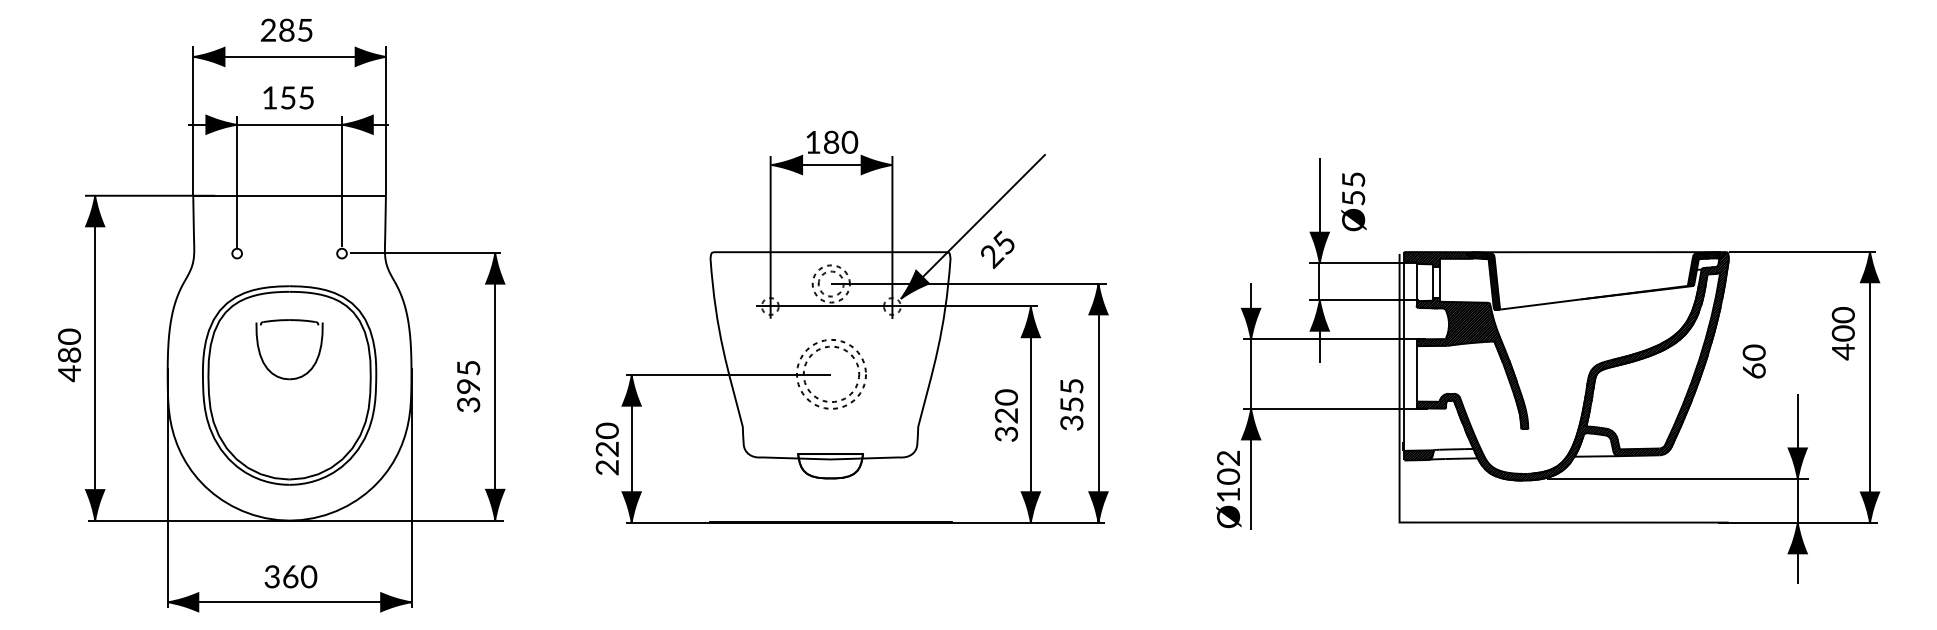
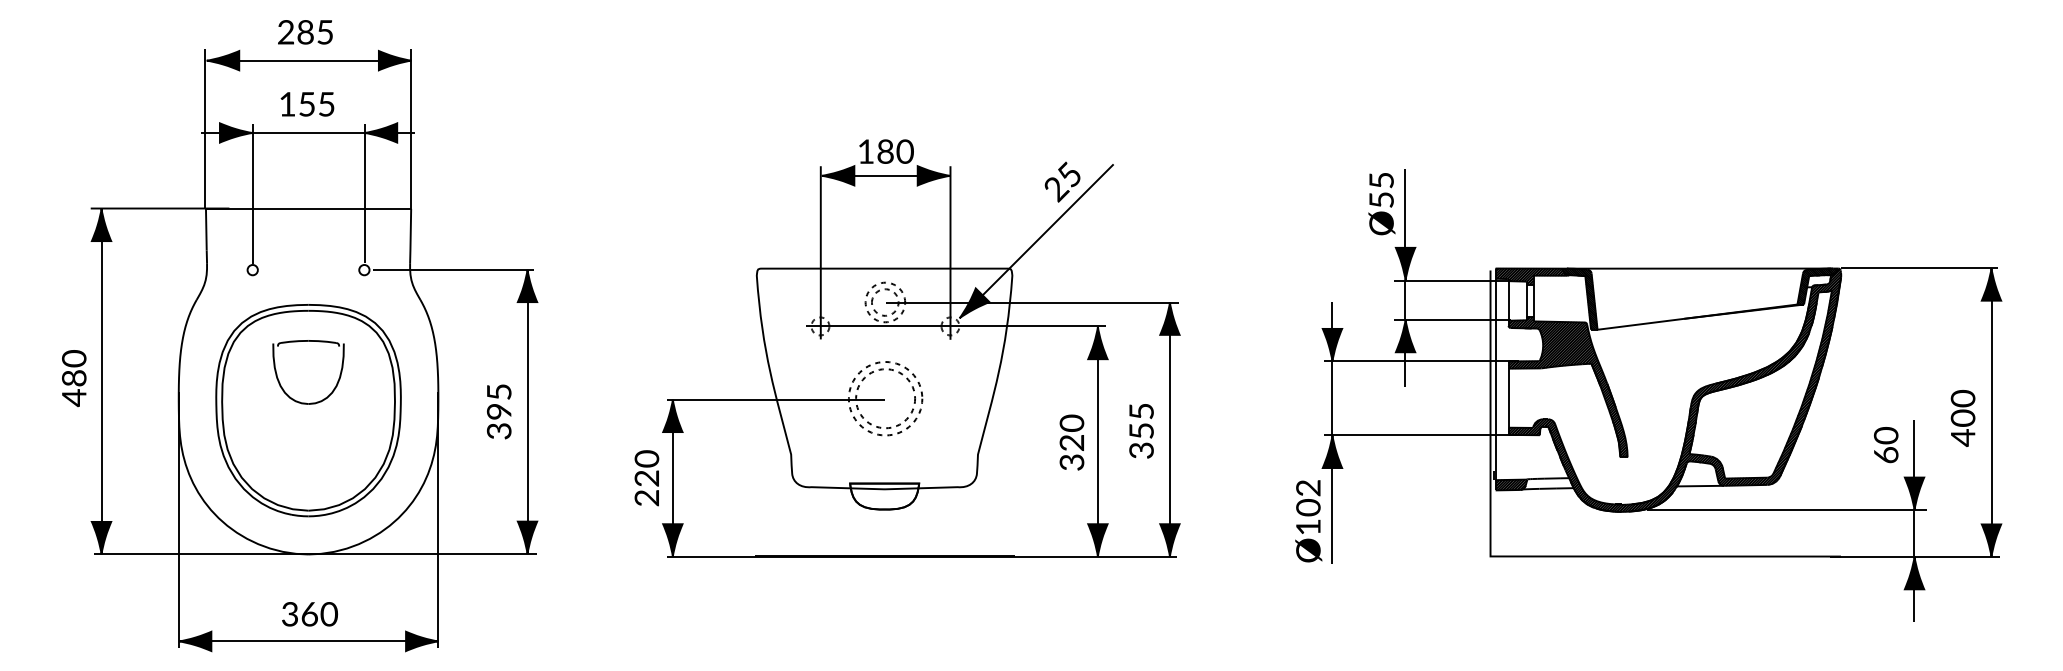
text: (1353, 202) -> (1381, 204), moved
text: (997, 249) -> (1062, 181), moved
text: (1842, 333) -> (1962, 418), moved
text: (1754, 361) -> (1886, 445), moved

